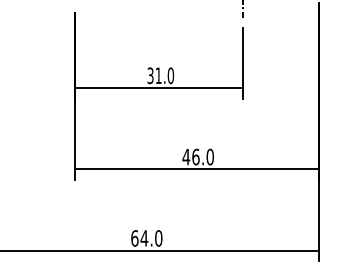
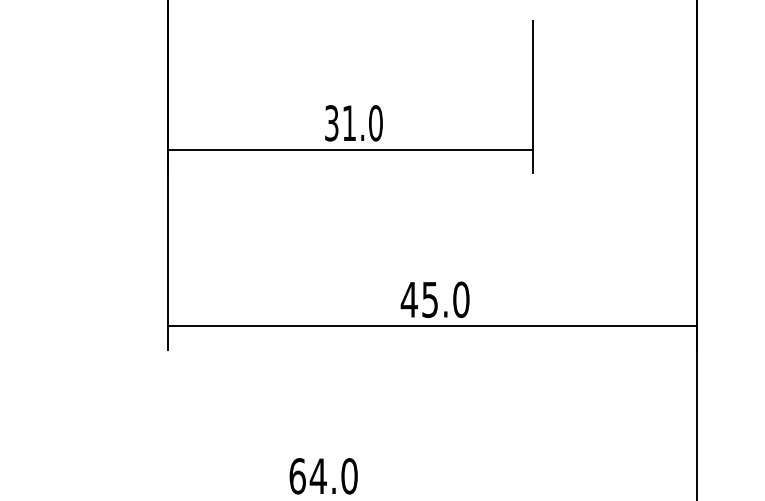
text: (195, 156) -> (429, 298), 46.0 -> 45.0

